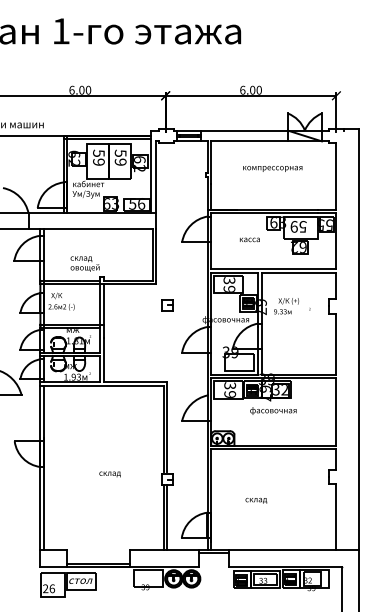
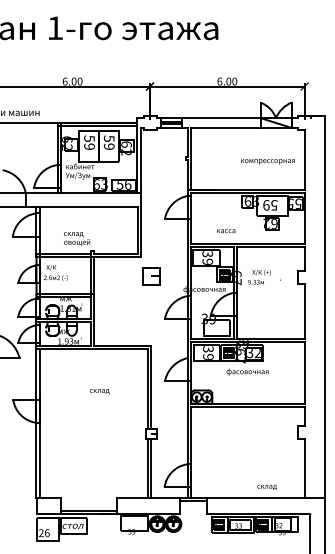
text: (272, 168) -> (267, 161), moved
text: (250, 240) -> (226, 231), moved
part: (167, 305) -> (151, 276), size x1.6
text: (109, 474) -> (99, 391), moved
text: (255, 499) -> (266, 486), moved

